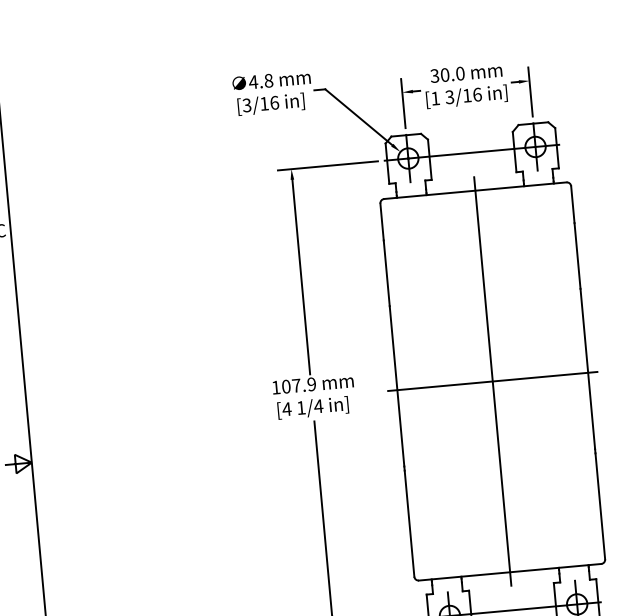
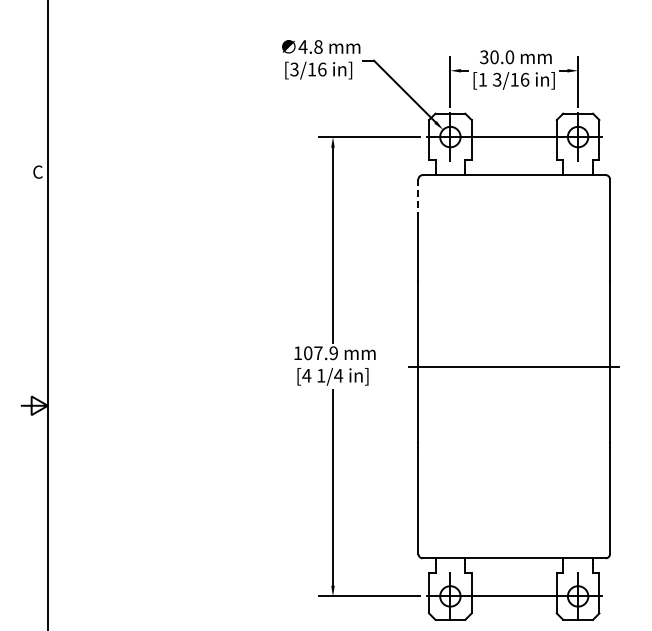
line: (382, 221) -> (418, 197), solid -> dashed
line: (492, 381) -> (514, 366), removed

